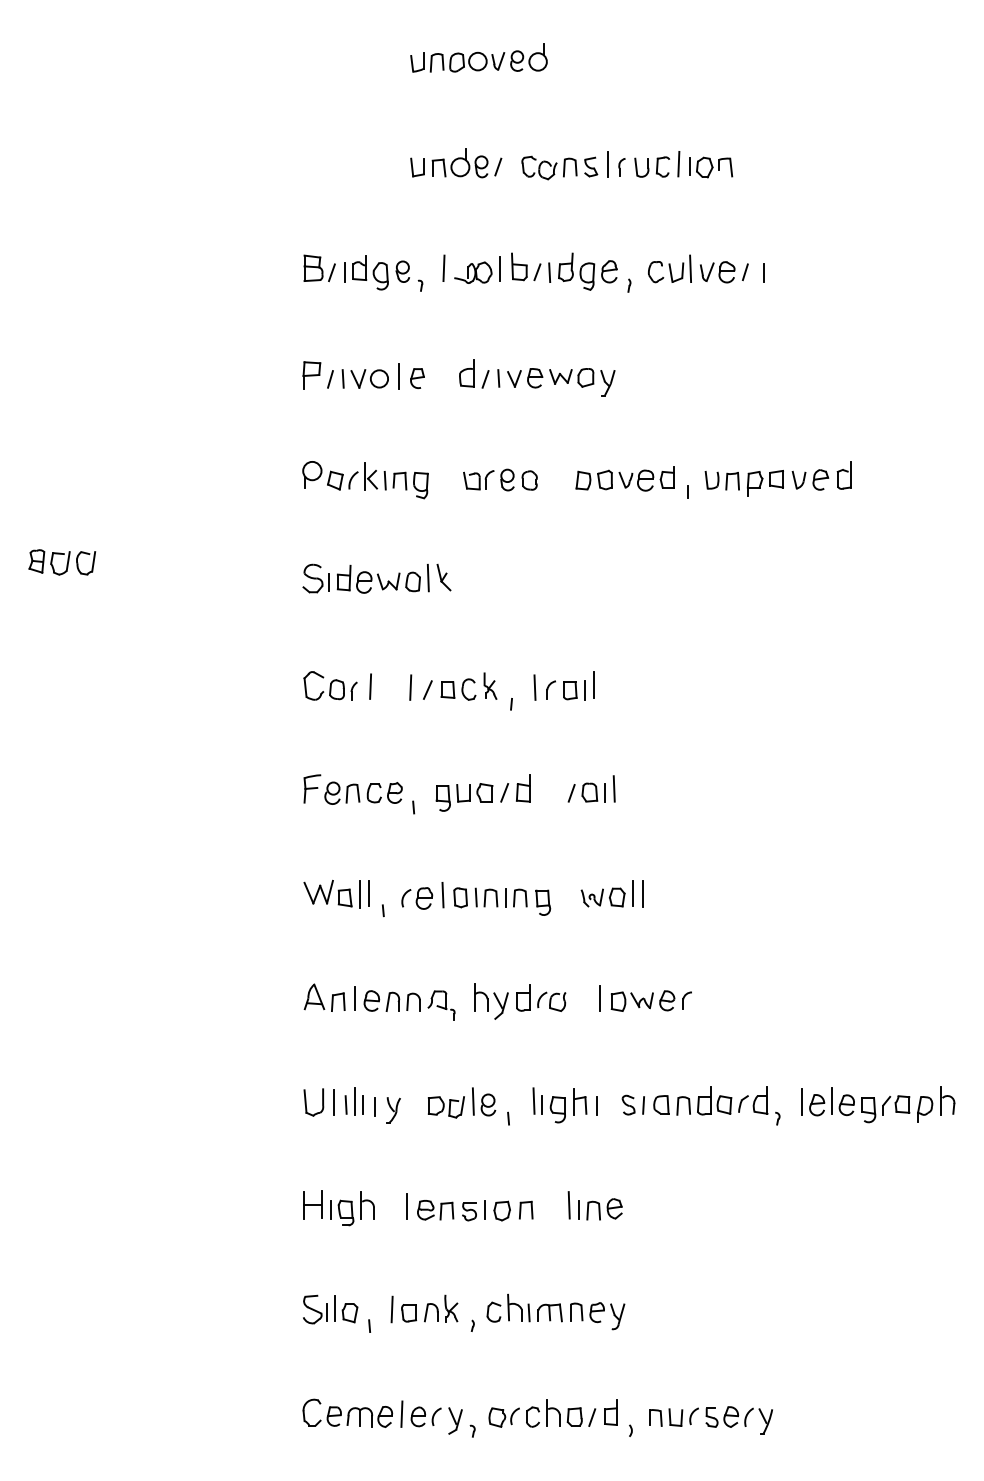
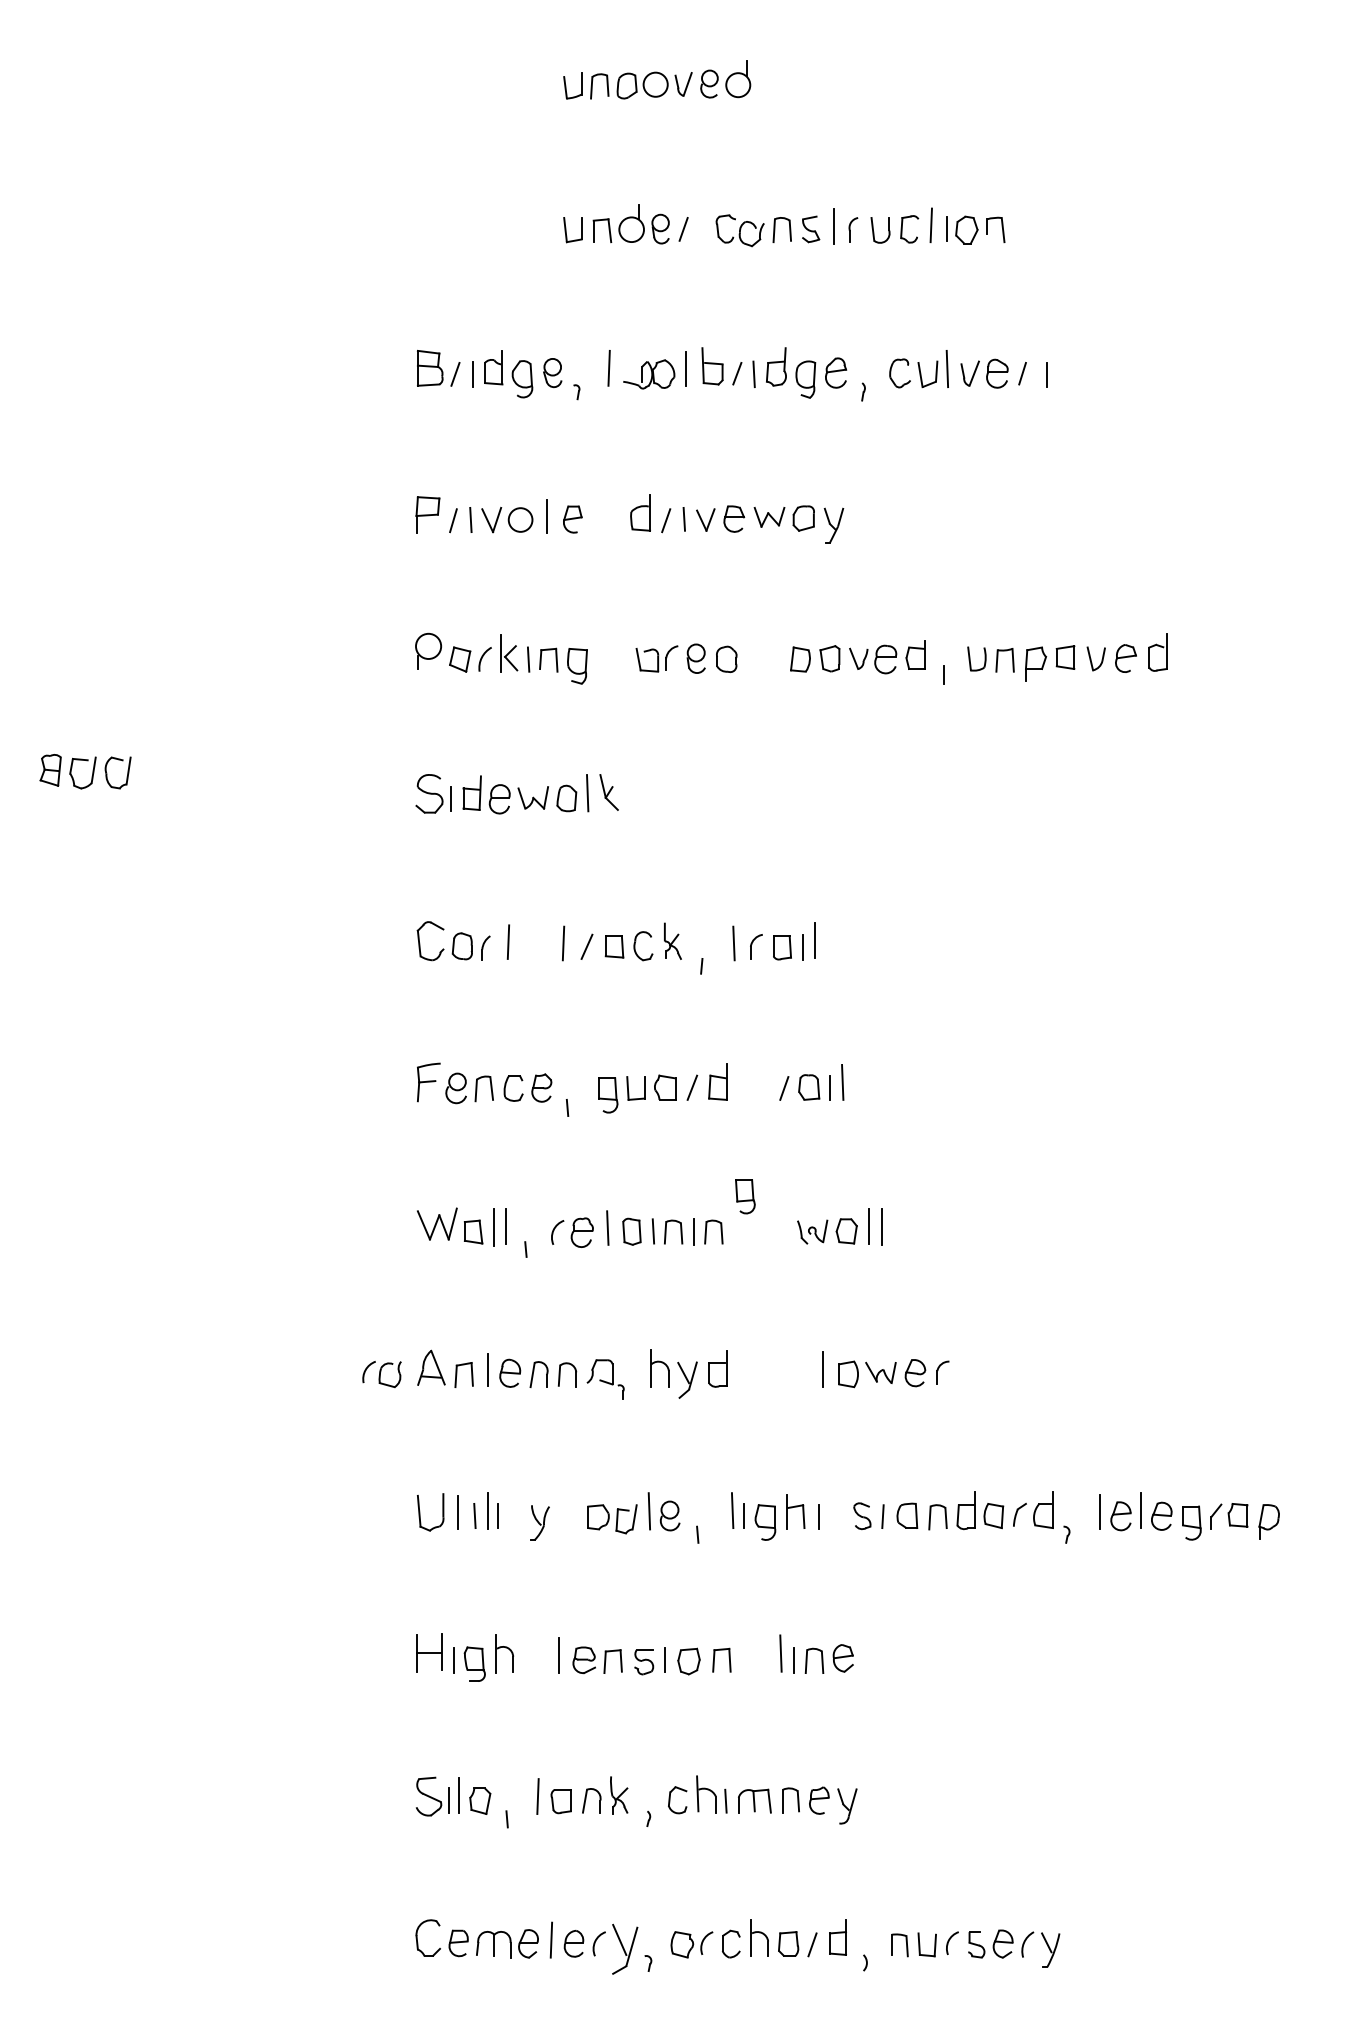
part: (543, 902) -> (745, 1196), moved
part: (551, 1001) -> (381, 1374), moved
part: (947, 1100) -> (1299, 1510), removed
line: (374, 1106) -> (514, 1518), removed
part: (455, 1421) -> (624, 1949), size x1.4

